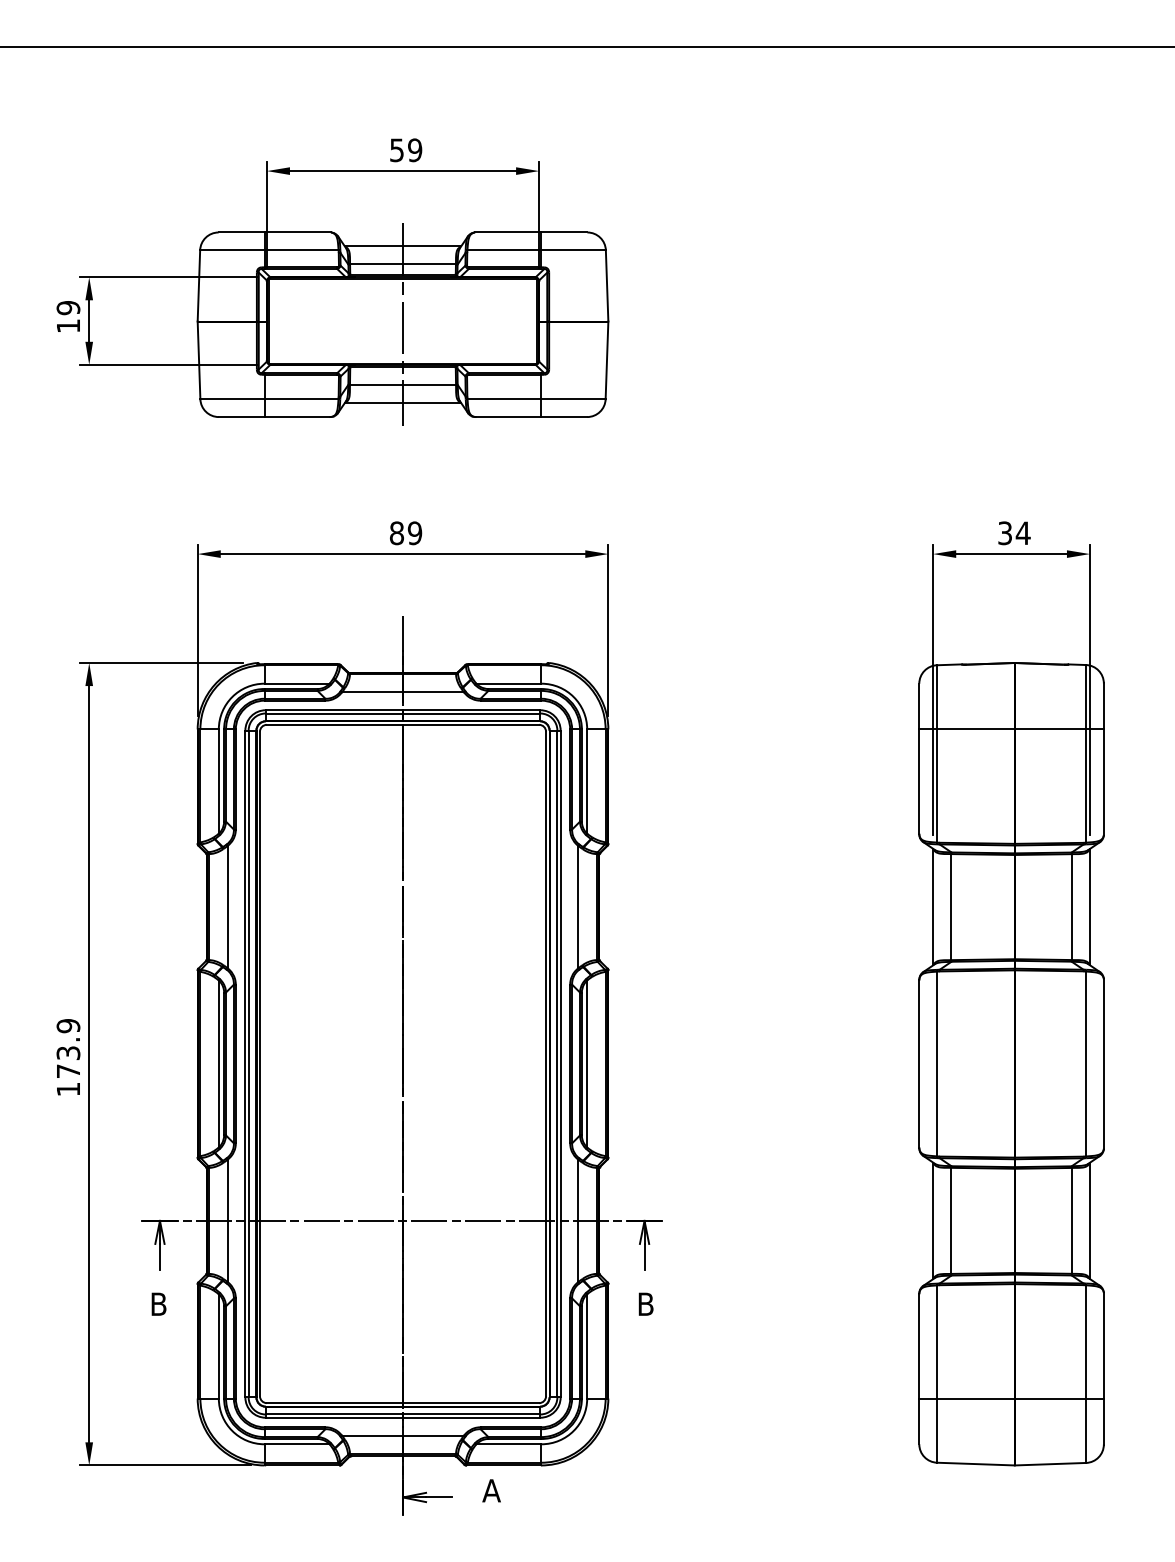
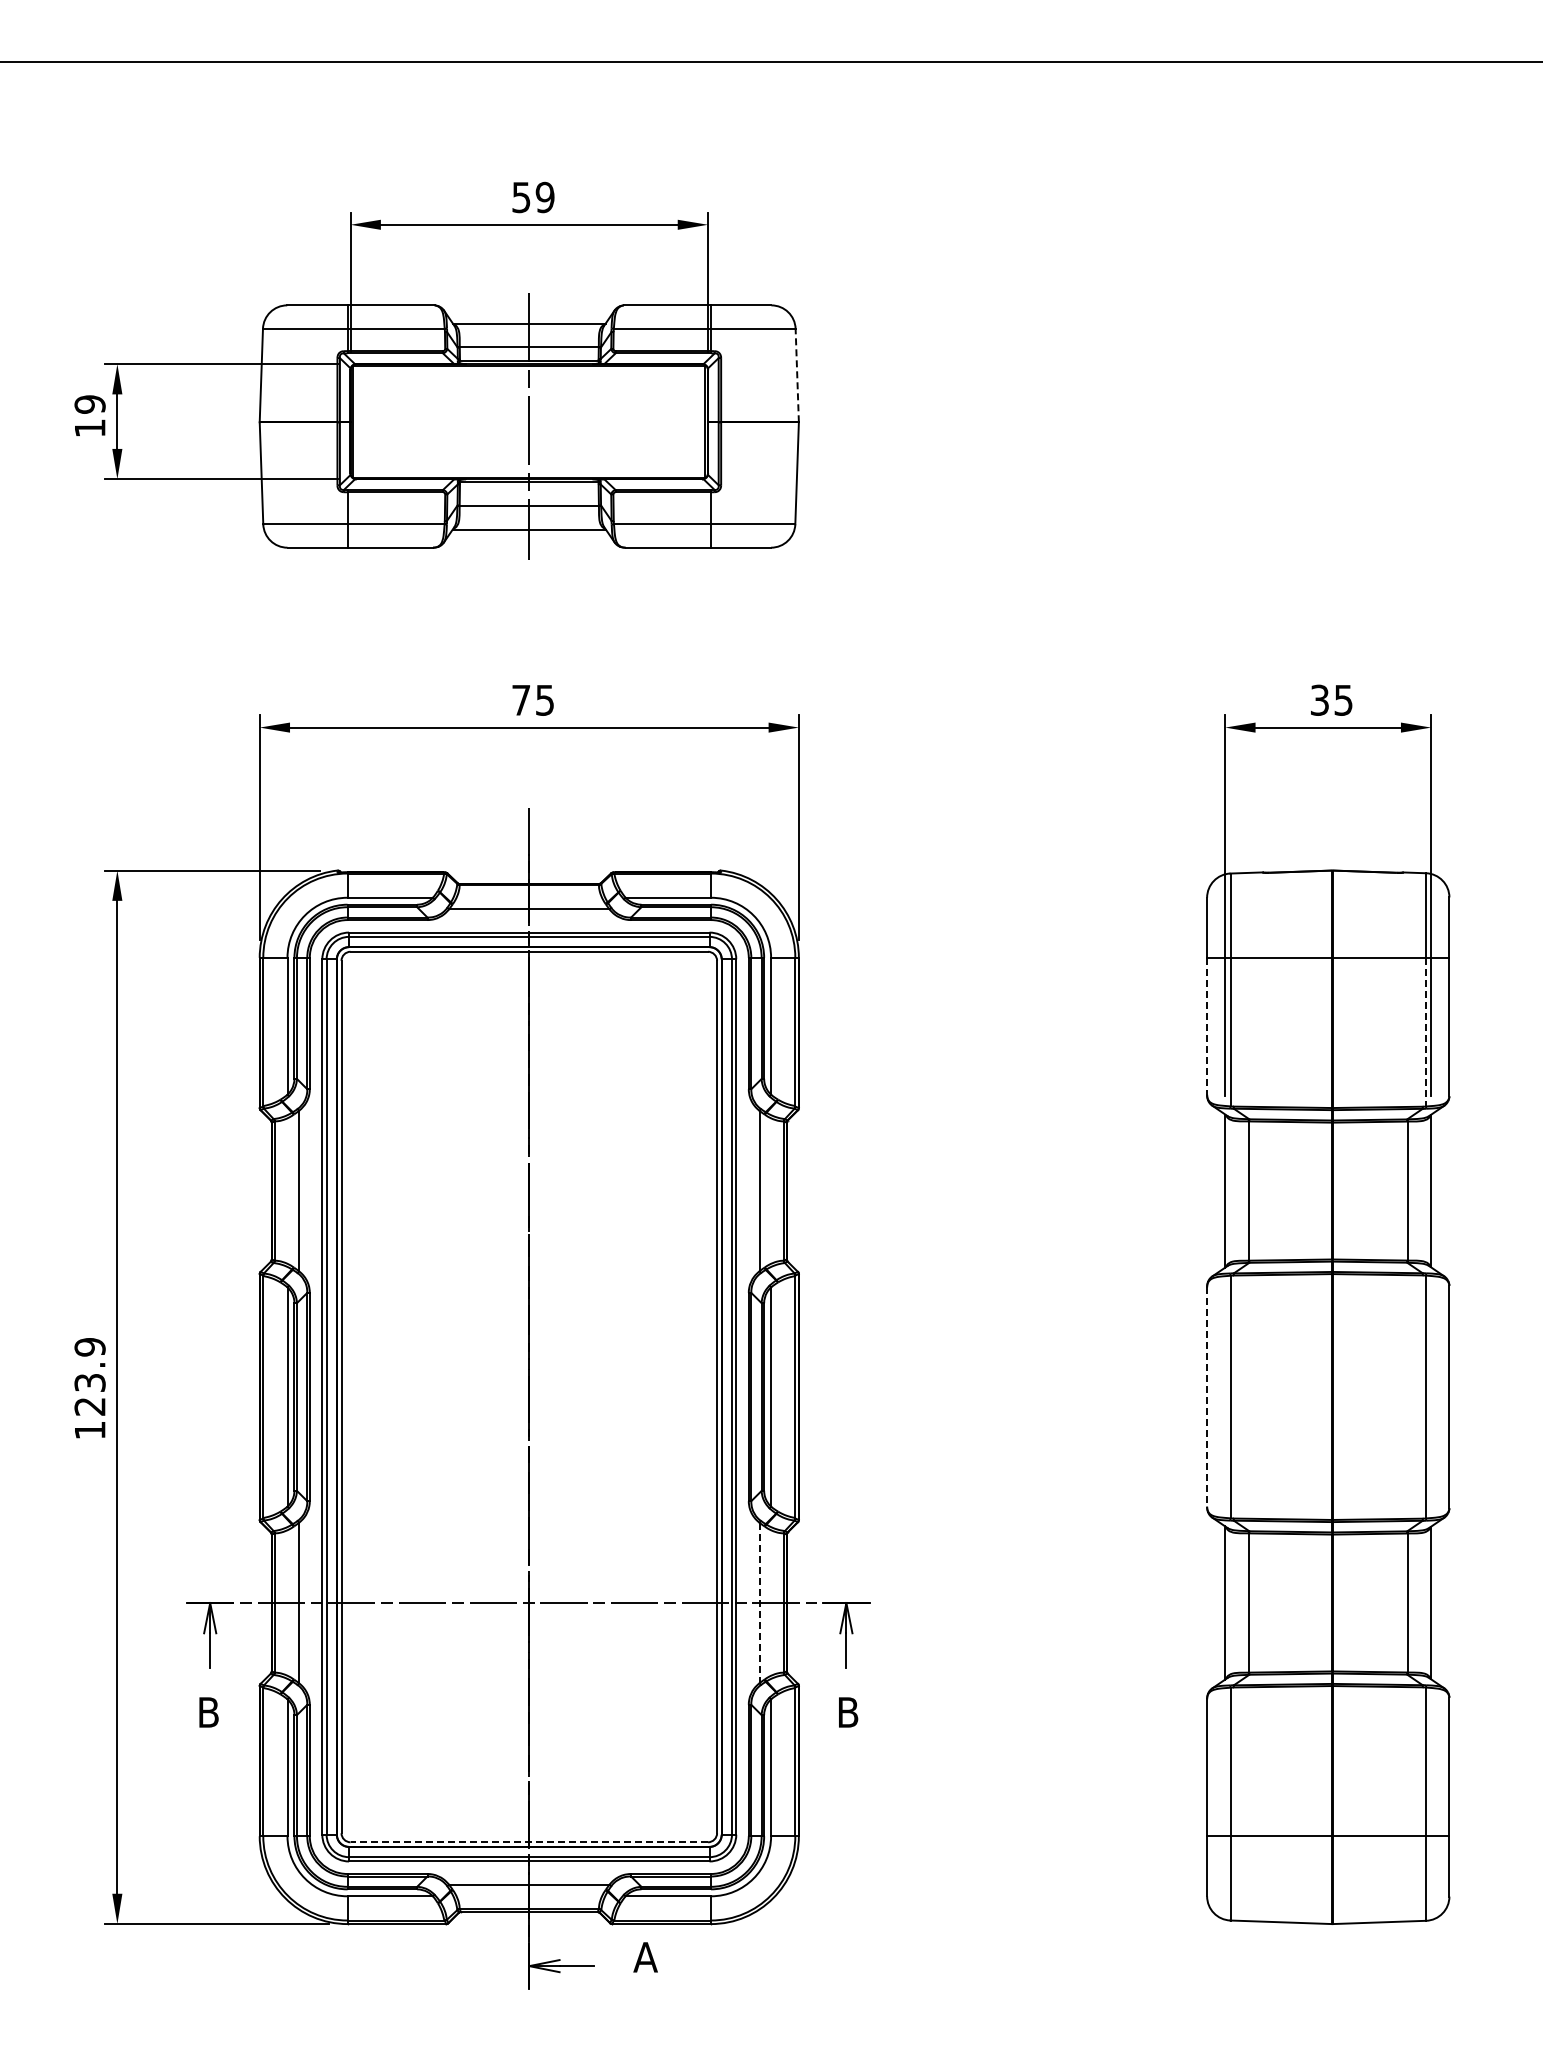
line: (607, 285) -> (797, 375), solid -> dashed
text: (406, 532) -> (533, 699), 89 -> 75
text: (1023, 533) -> (1343, 700), 34 -> 35
line: (919, 781) -> (1207, 1026), solid -> dashed
line: (1086, 786) -> (1426, 1032), solid -> dashed
line: (919, 1064) -> (1207, 1397), solid -> dashed
text: (68, 1071) -> (89, 1406), 173.9 -> 123.9
line: (578, 1221) -> (759, 1603), solid -> dashed
line: (403, 1403) -> (529, 1842), solid -> dashed

